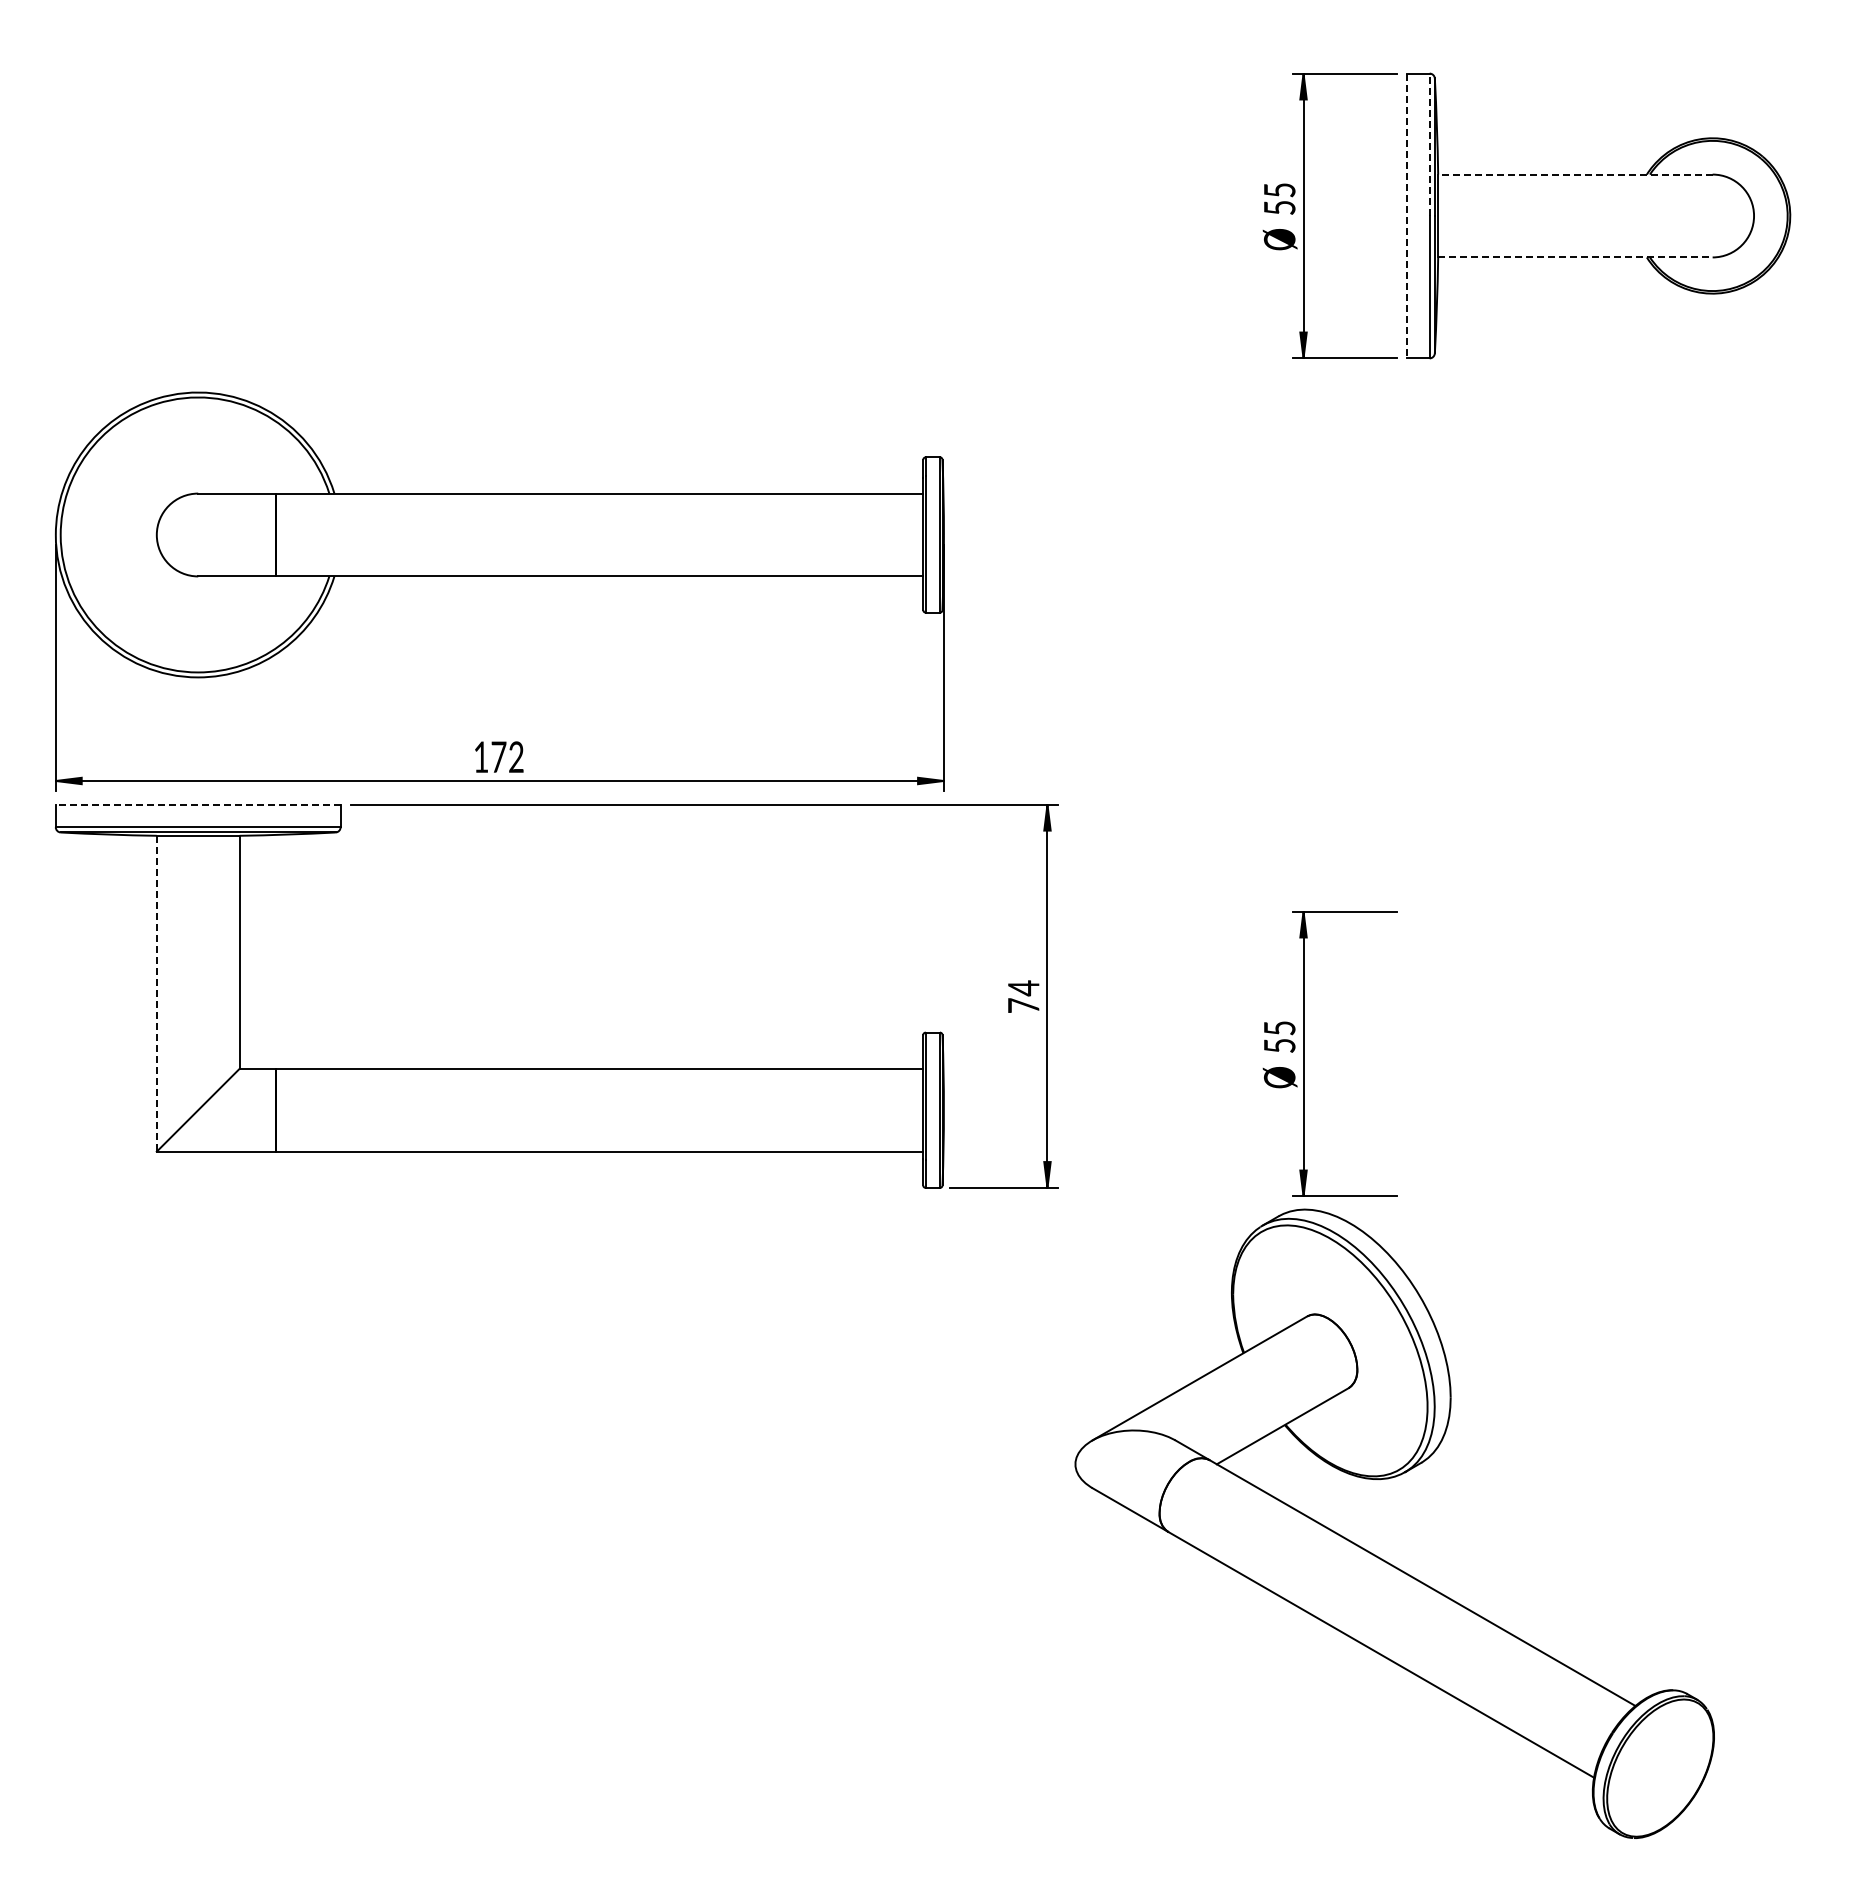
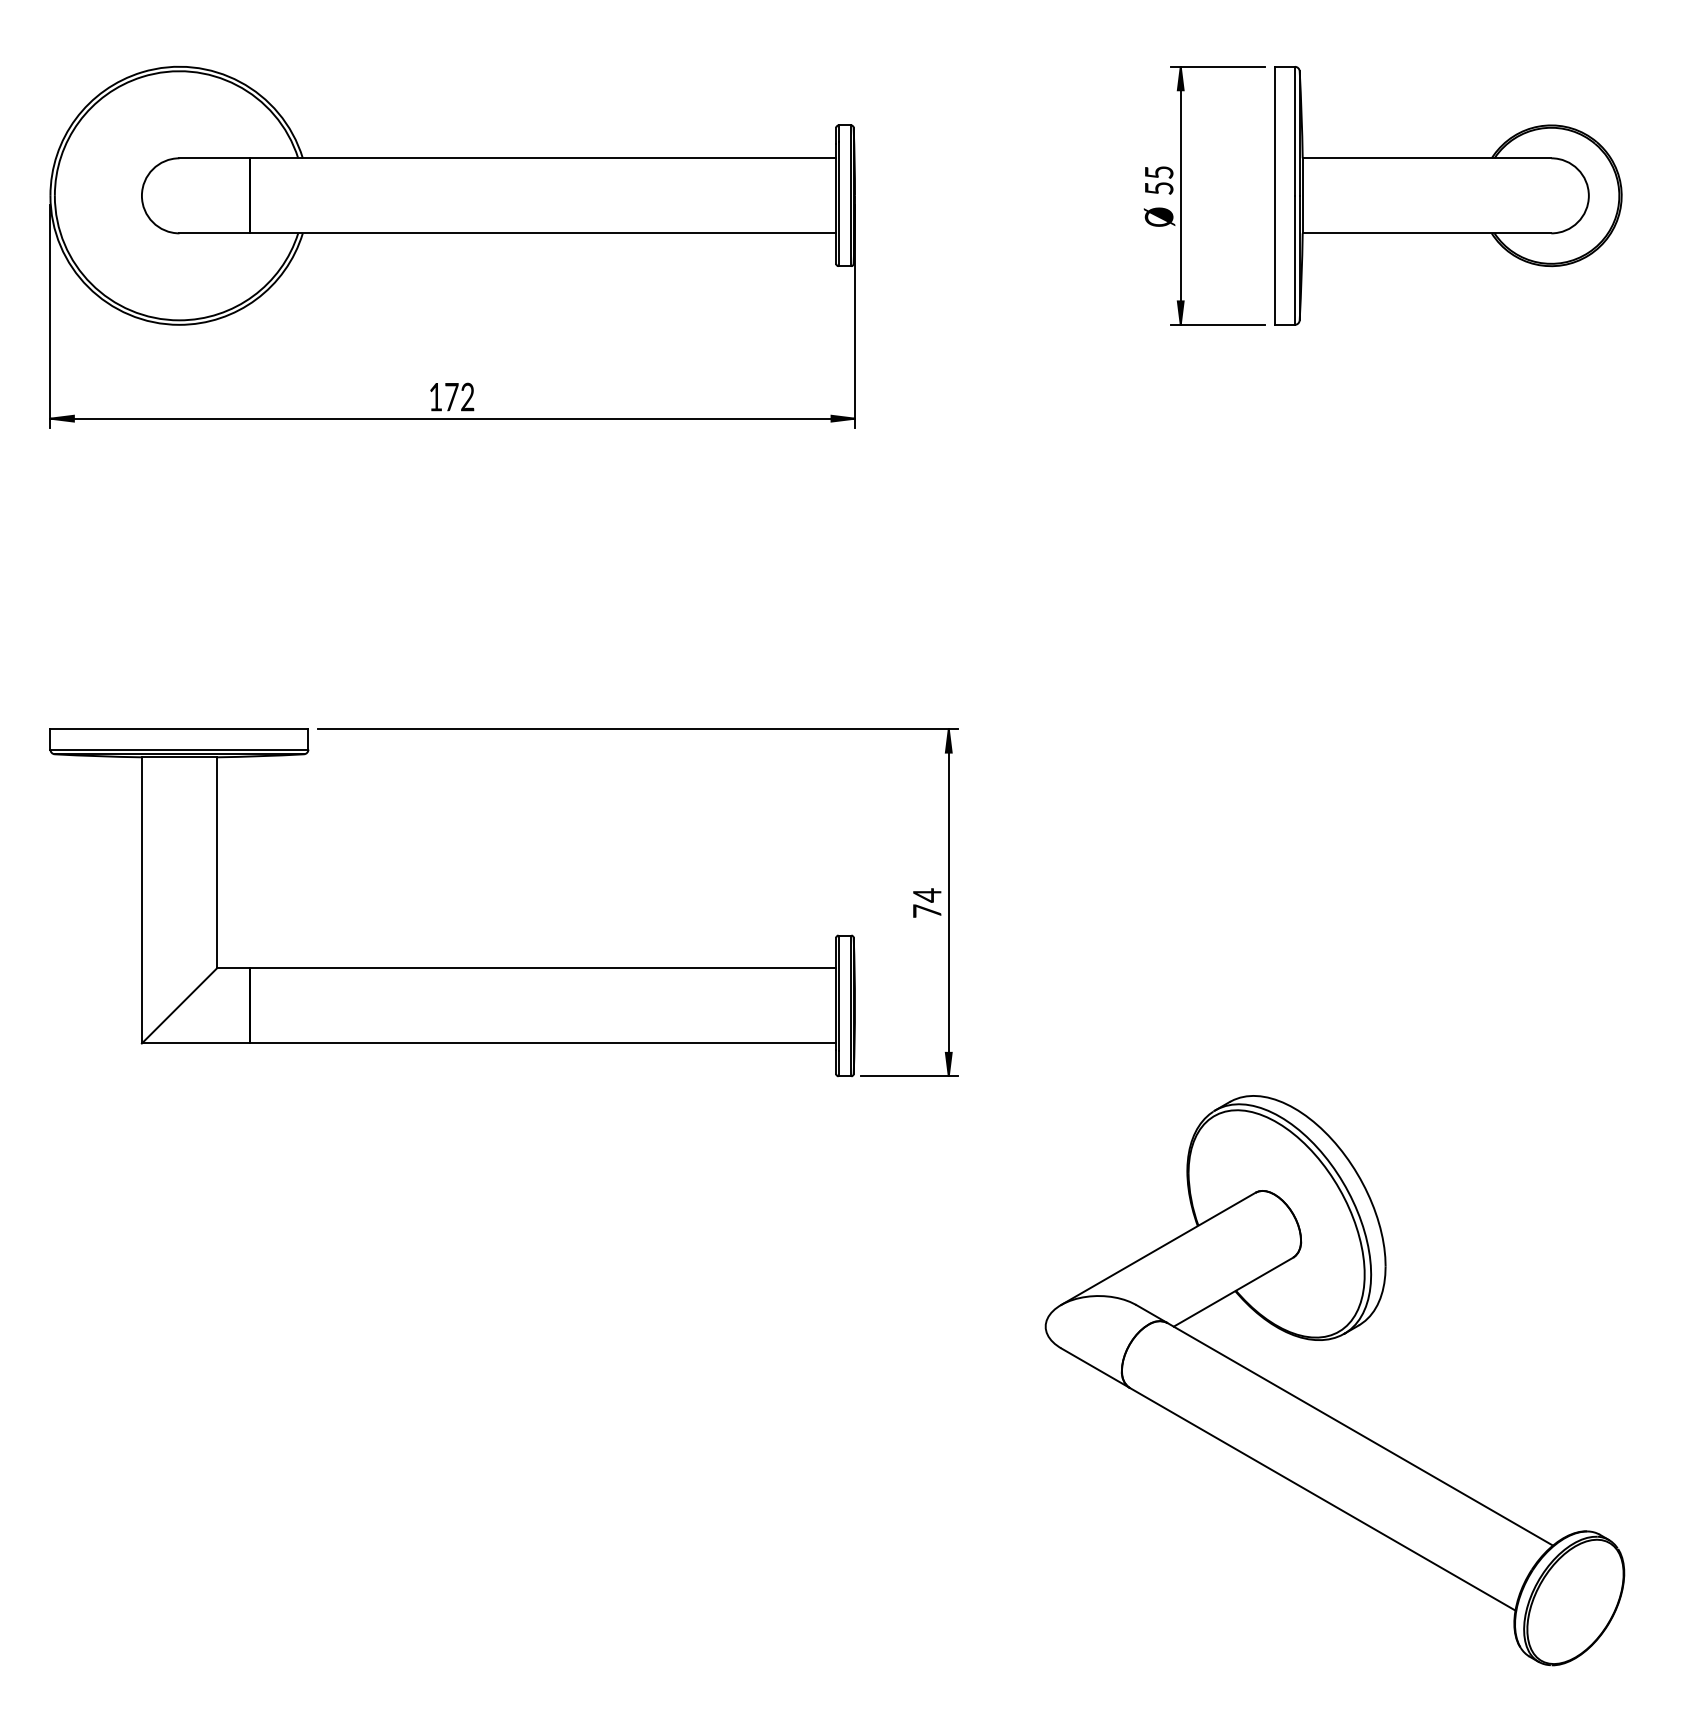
line: (1429, 144) -> (1294, 131), dashed -> solid
line: (1574, 174) -> (1426, 158), dashed -> solid
line: (1407, 216) -> (1274, 196), dashed -> solid
line: (1575, 257) -> (1427, 233), dashed -> solid
part: (499, 591) -> (452, 247), moved
line: (197, 804) -> (178, 728), dashed -> solid
line: (156, 993) -> (141, 900), dashed -> solid
part: (1304, 1053) -> (1181, 954), removed
part: (1375, 1554) -> (1317, 1408), moved

